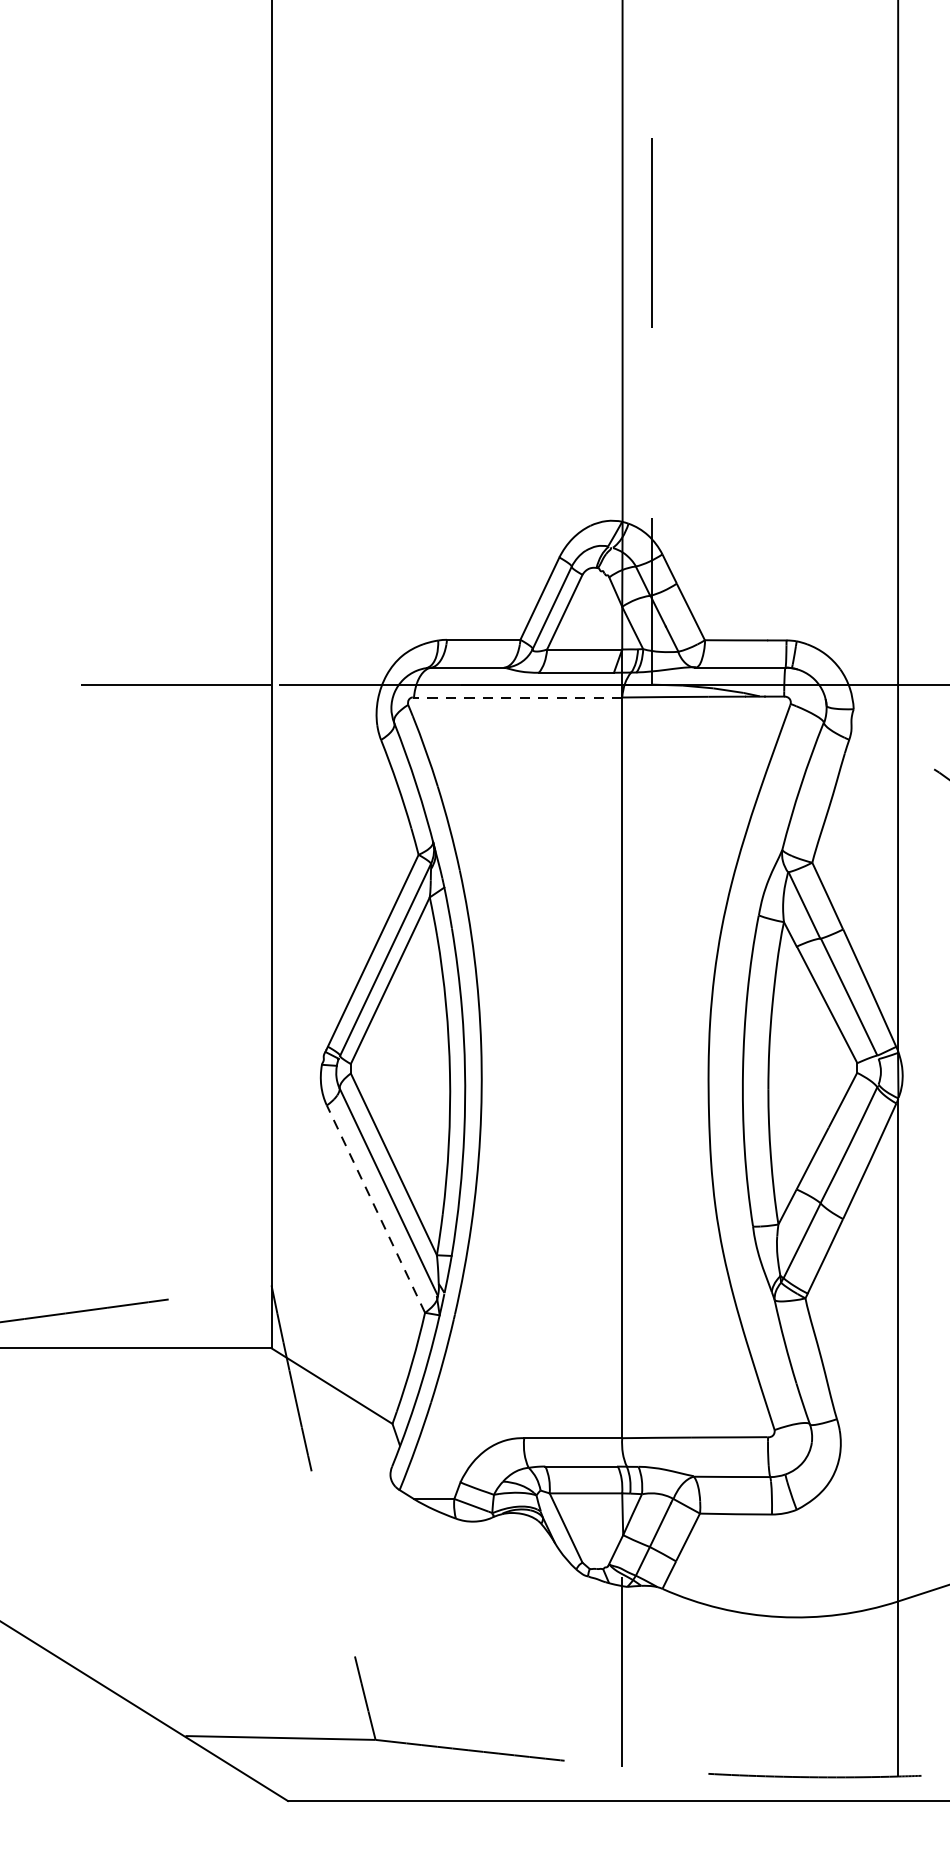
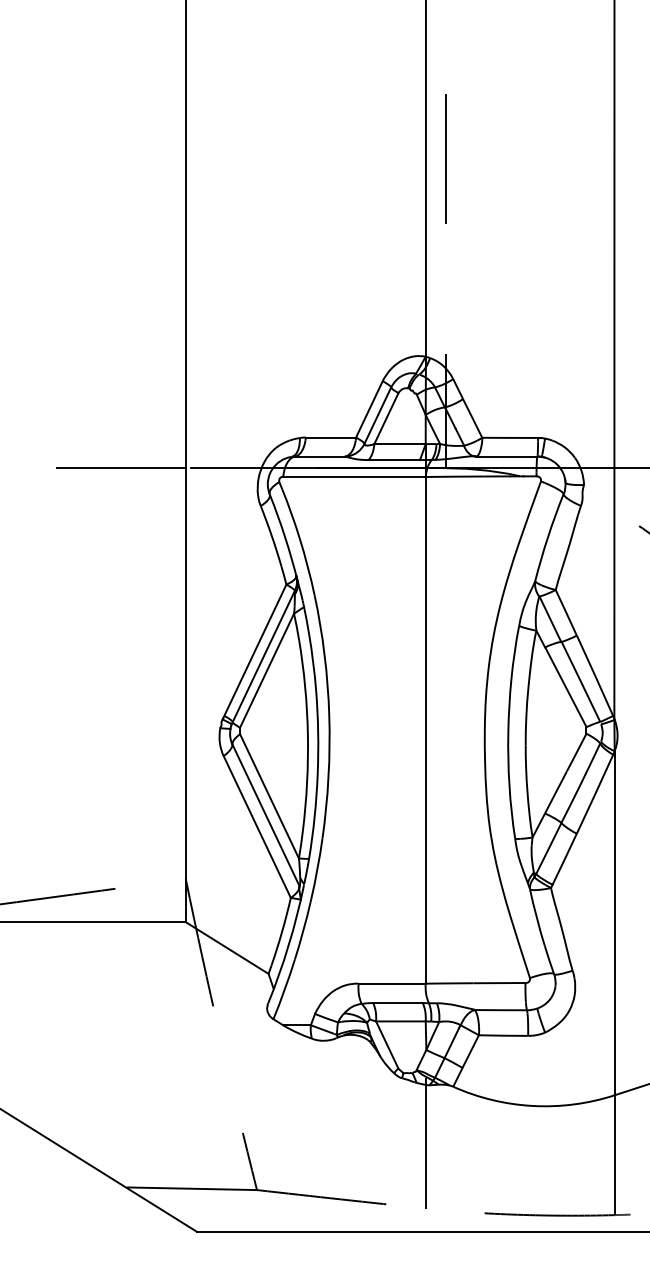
line: (518, 696) -> (354, 476), dashed -> solid
line: (376, 1208) -> (257, 826), dashed -> solid

